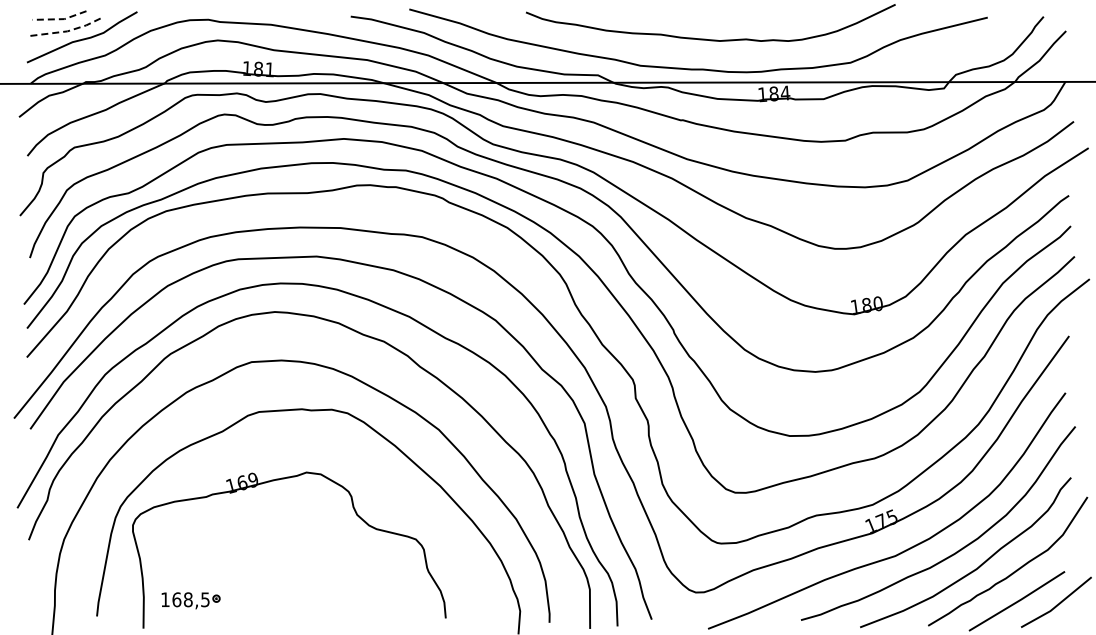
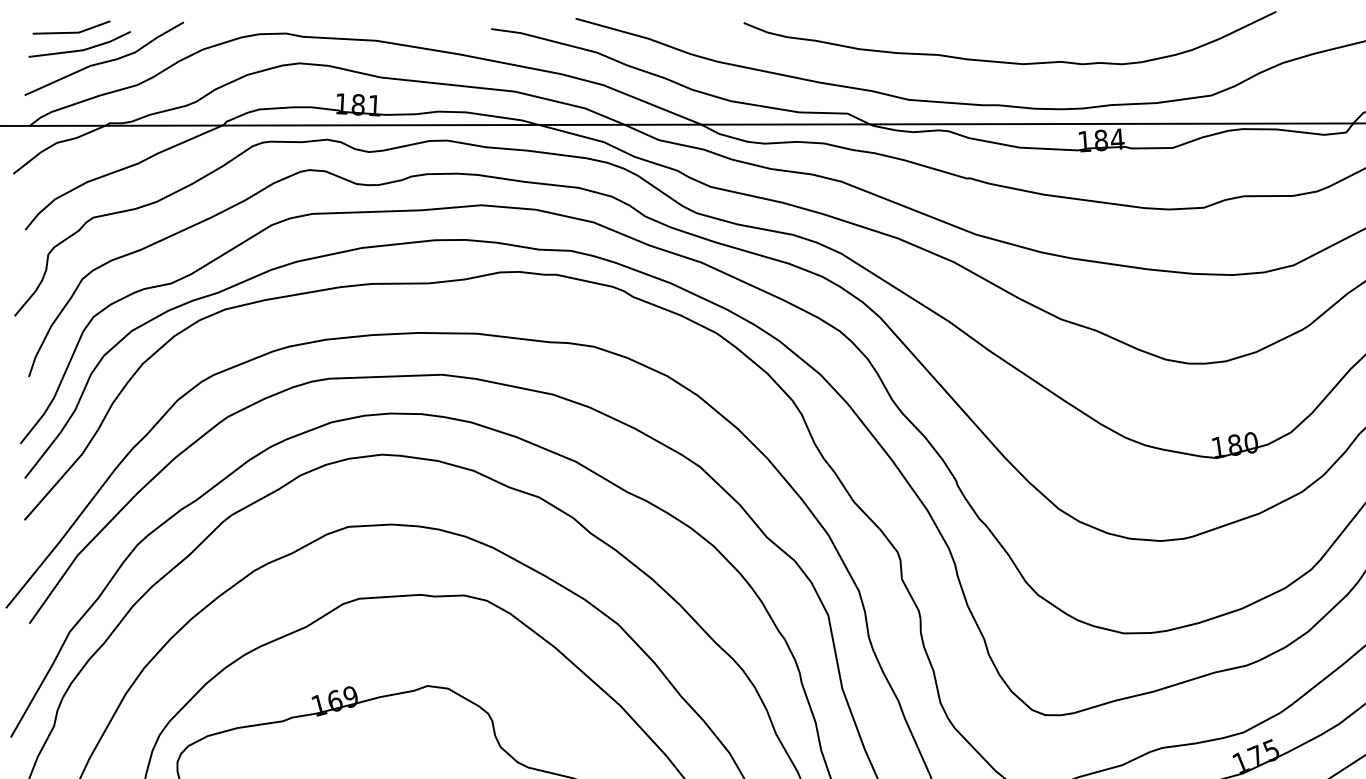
line: (60, 19) -> (72, 33), dashed -> solid
line: (66, 31) -> (81, 50), dashed -> solid

